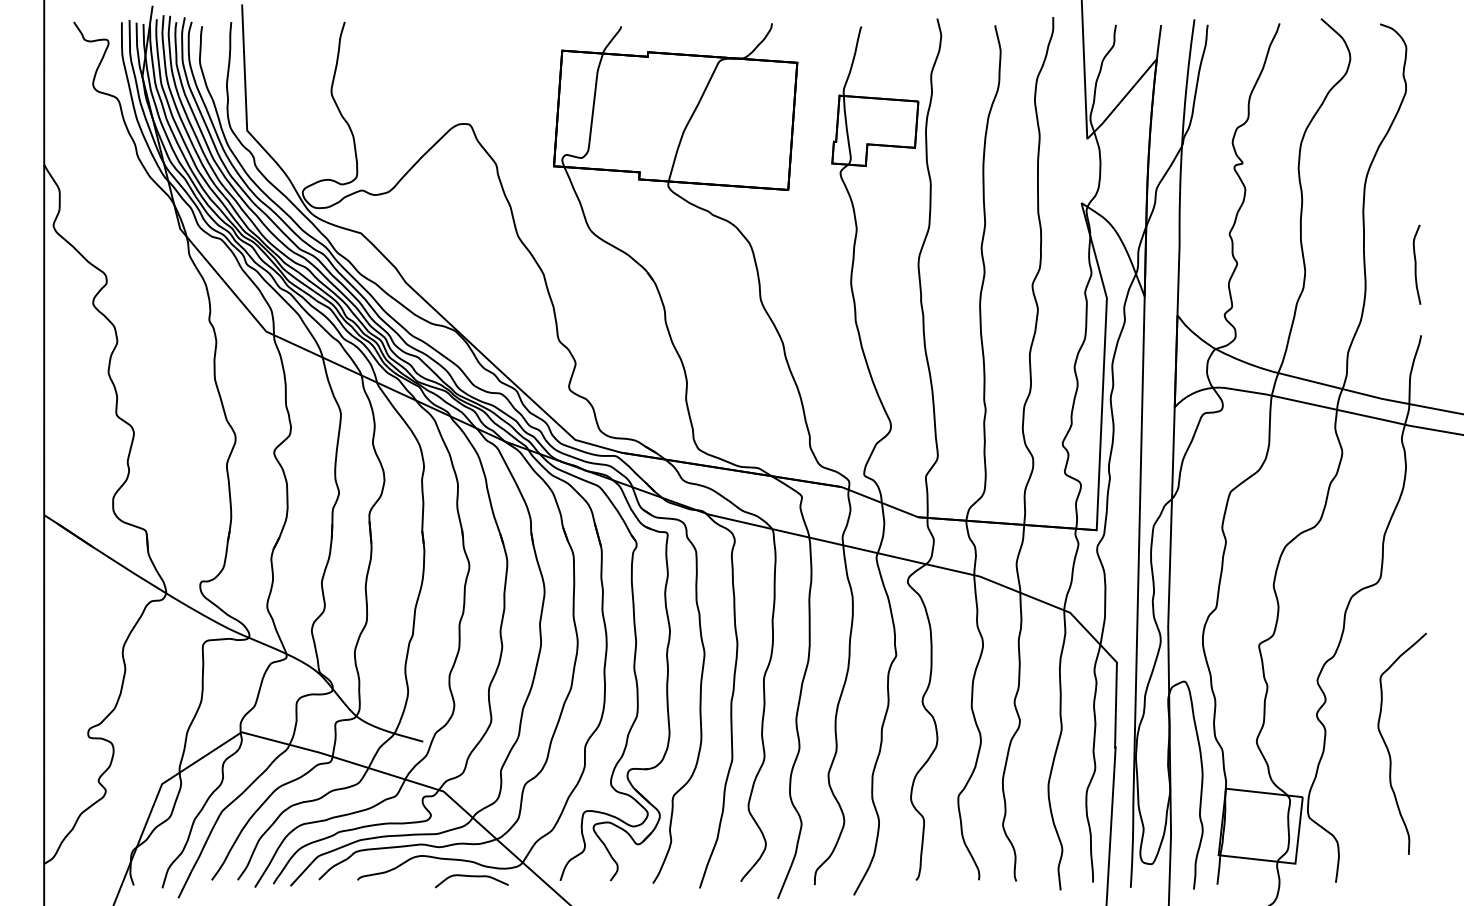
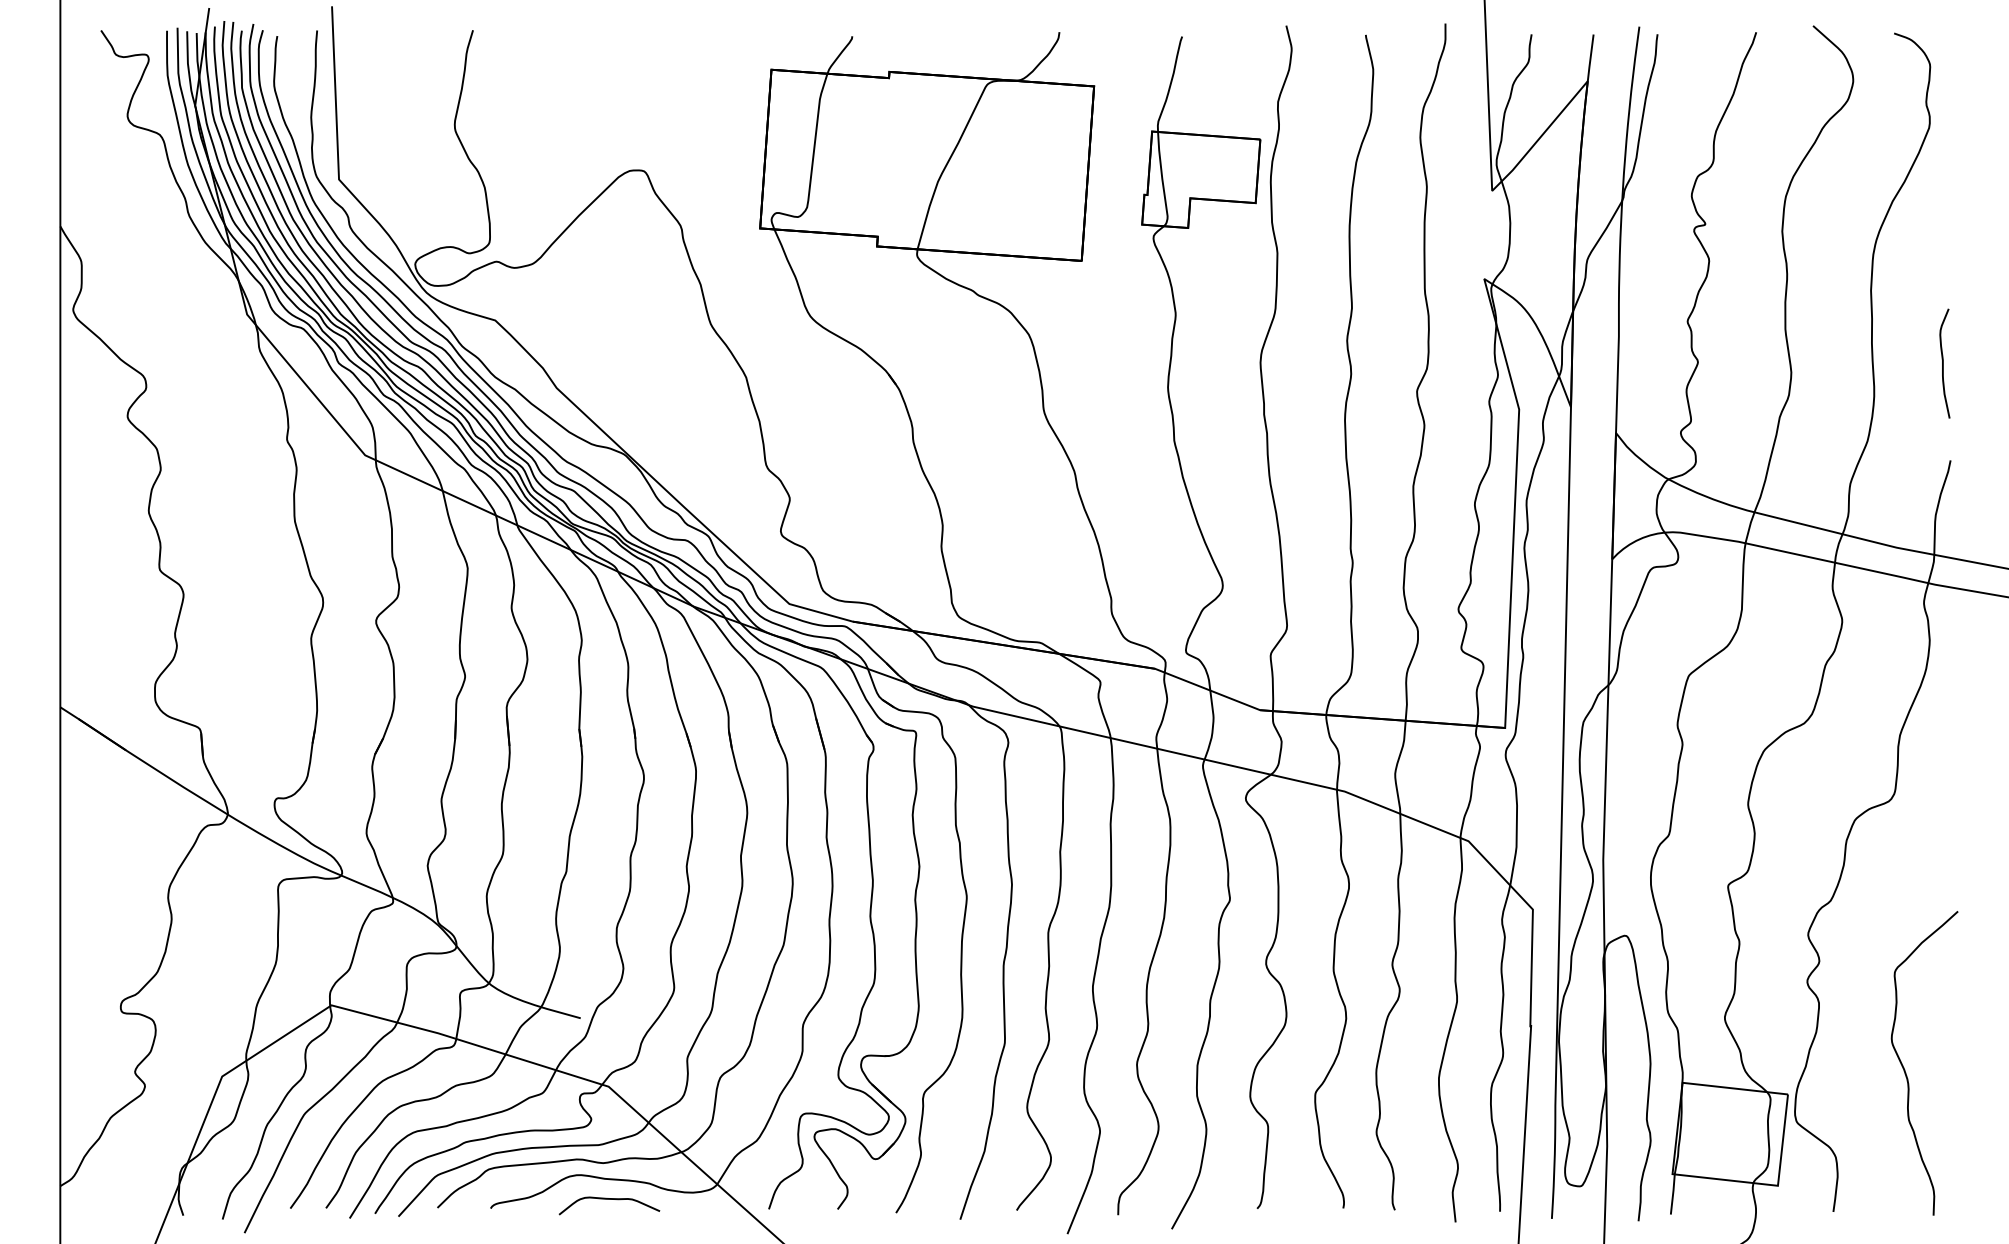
curve: (1388, 748) -> (1905, 1069), moved
curve: (471, 876) -> (609, 1199), moved

